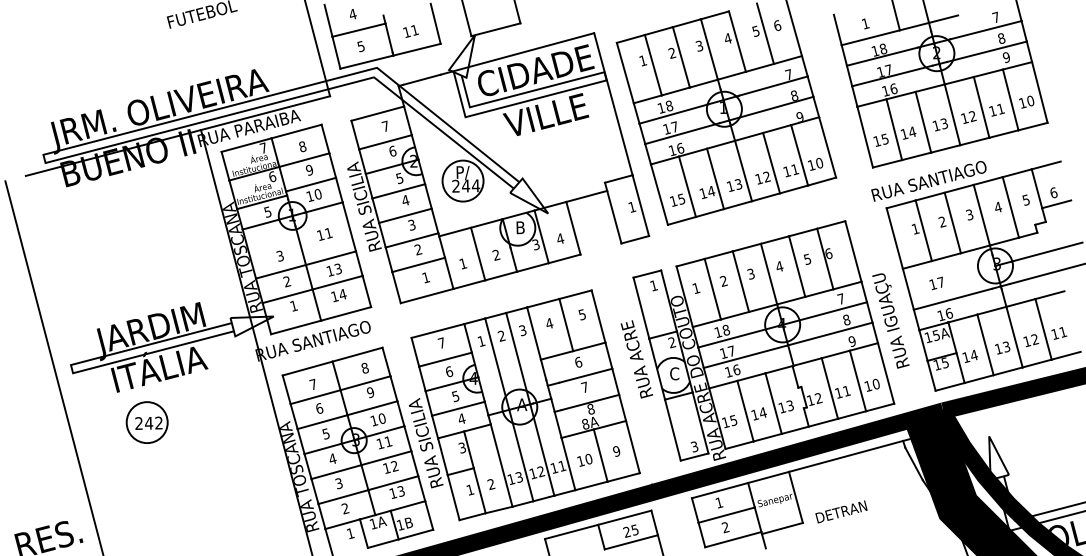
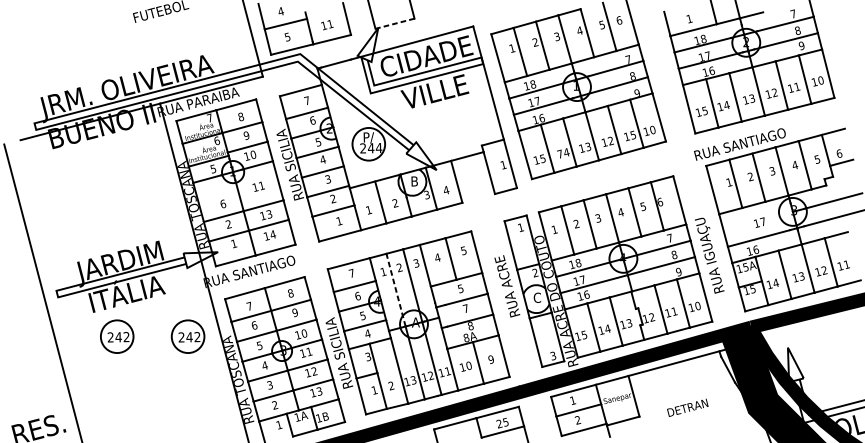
line: (495, 29) -> (394, 23), solid -> dashed
text: (795, 169) -> (633, 135), 11 -> 15
text: (703, 193) -> (560, 154), 14 -> 74
text: (280, 255) -> (223, 203), 3 -> 6
text: (935, 283) -> (758, 222), moved
text: (578, 362) -> (460, 288), 6 -> 5
line: (497, 363) -> (396, 289), solid -> dashed
part: (235, 422) -> (187, 336), added
text: (841, 511) -> (687, 407), moved

